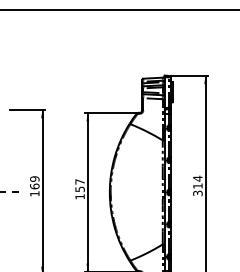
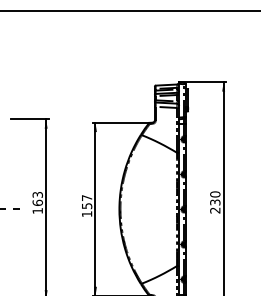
text: (34, 178) -> (37, 194), 169 -> 163
text: (197, 185) -> (214, 201), 314 -> 230

